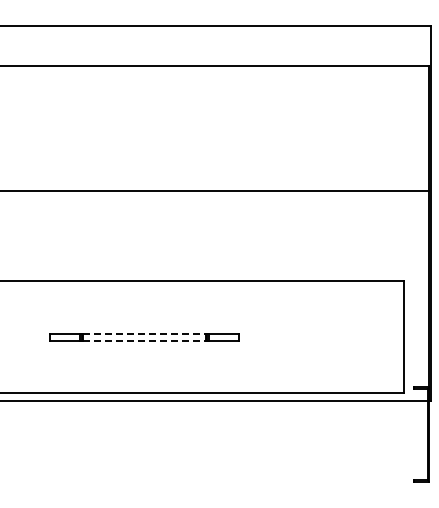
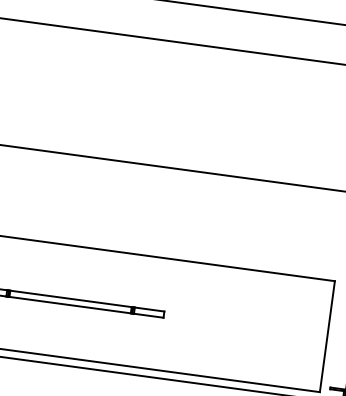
line: (145, 334) -> (71, 299), dashed -> solid
line: (145, 340) -> (71, 305), dashed -> solid

